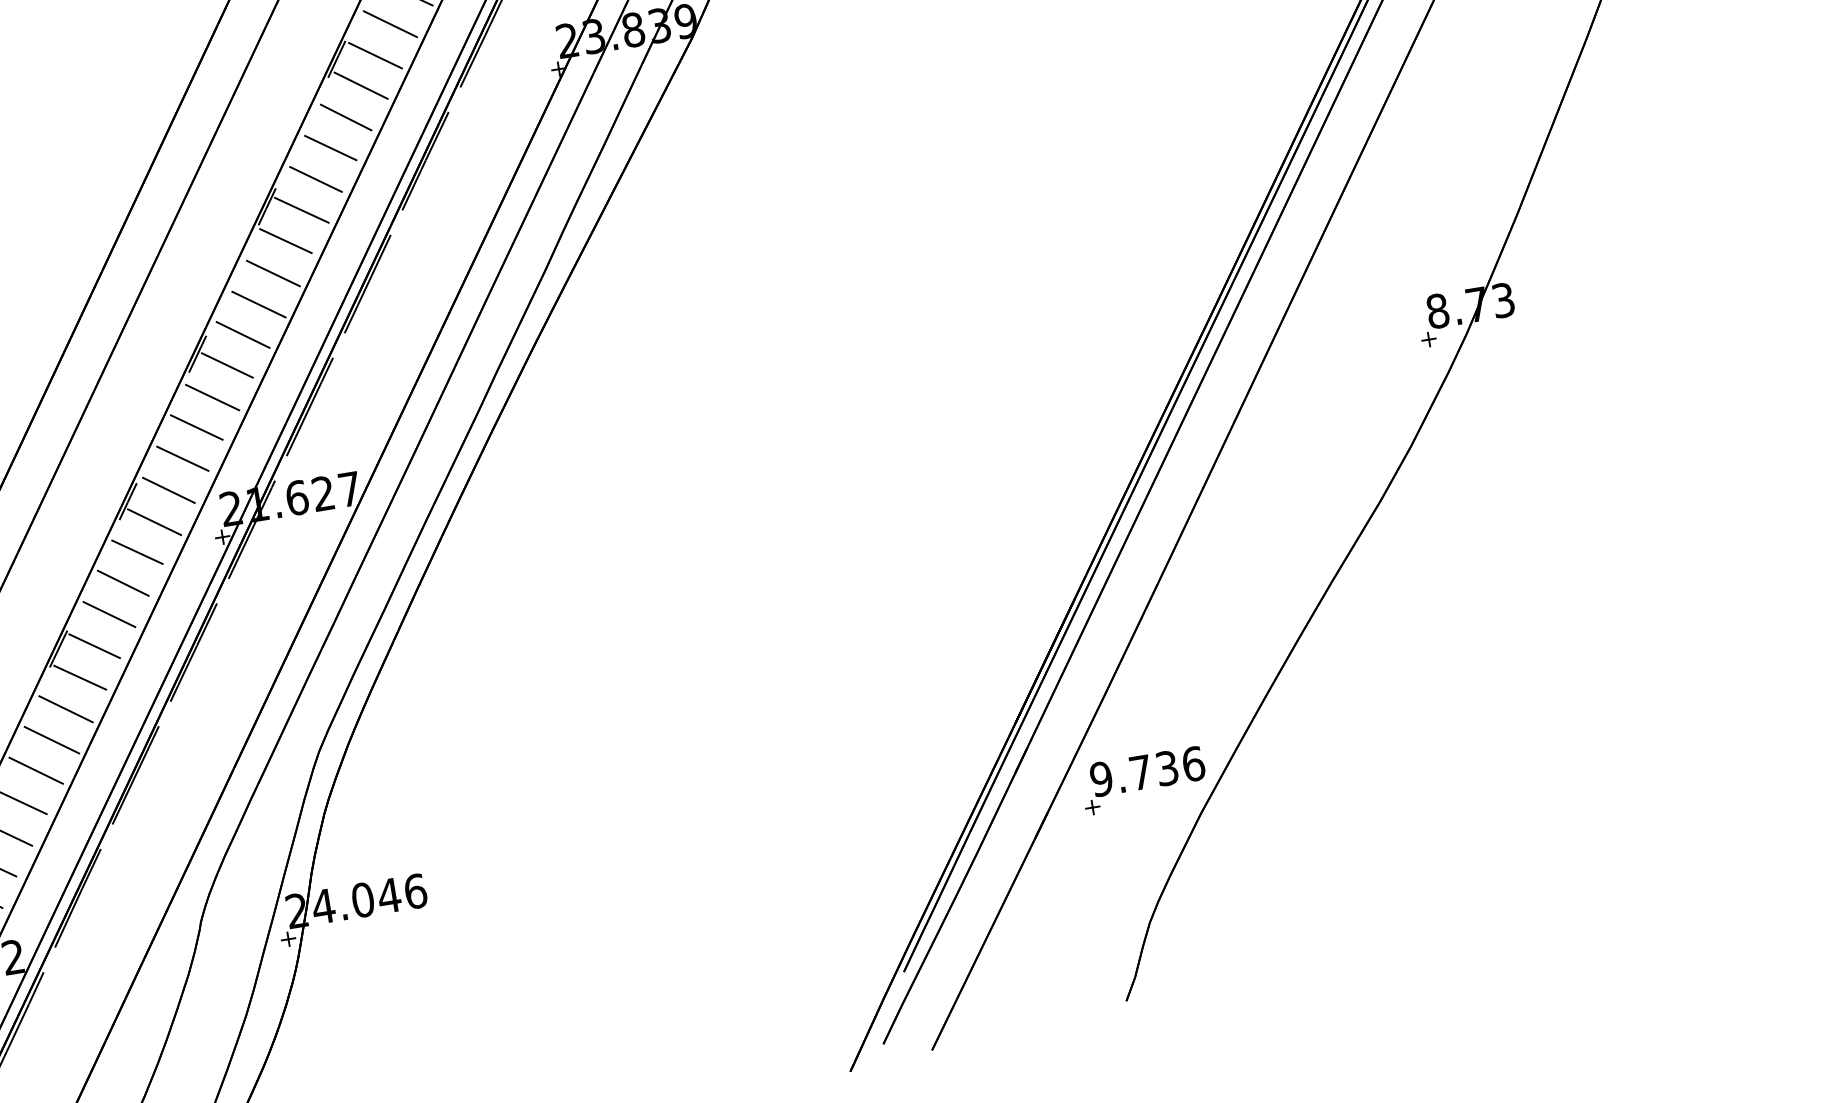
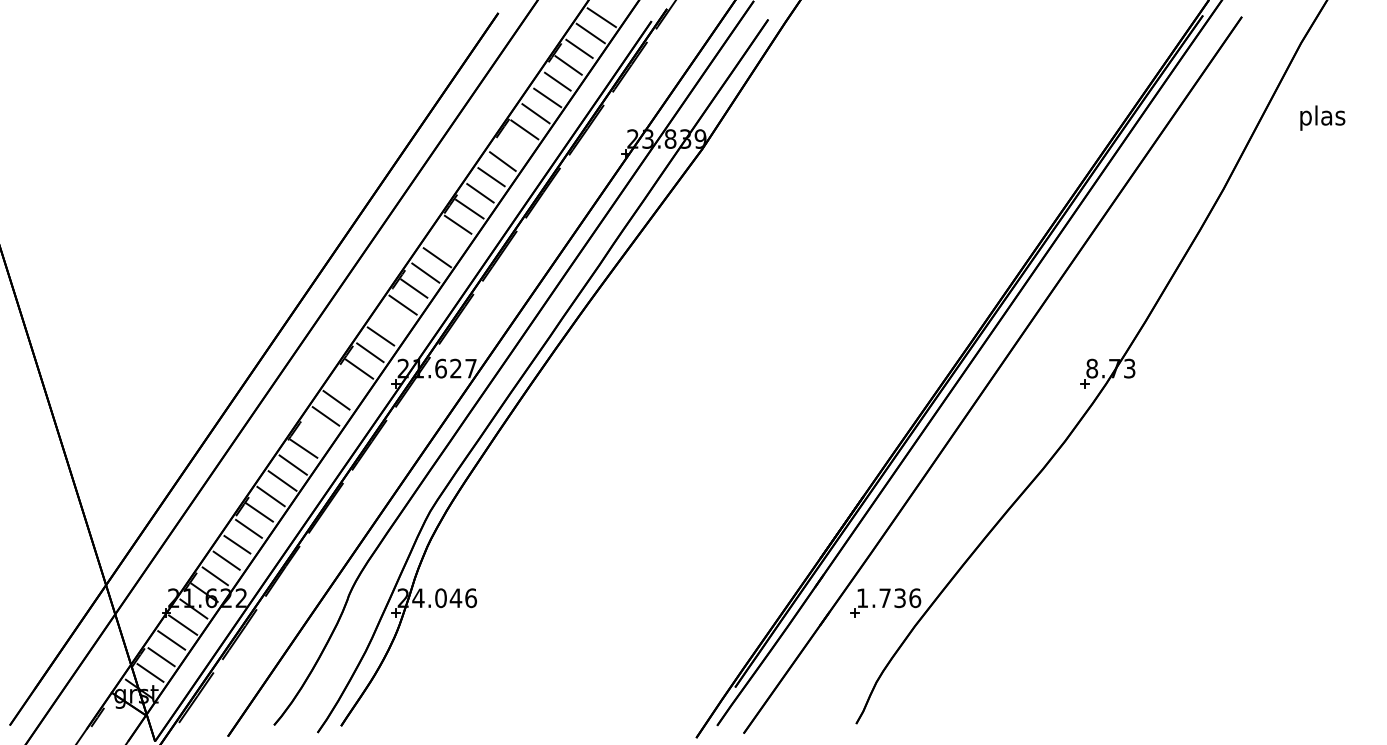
line: (359, 84) -> (513, 144), removed
line: (272, 273) -> (447, 241), removed
line: (196, 427) -> (391, 320), removed
line: (137, 552) -> (347, 384), removed
line: (93, 646) -> (314, 432), removed
text: (1101, 779) -> (862, 598), 9.736 -> 1.736

